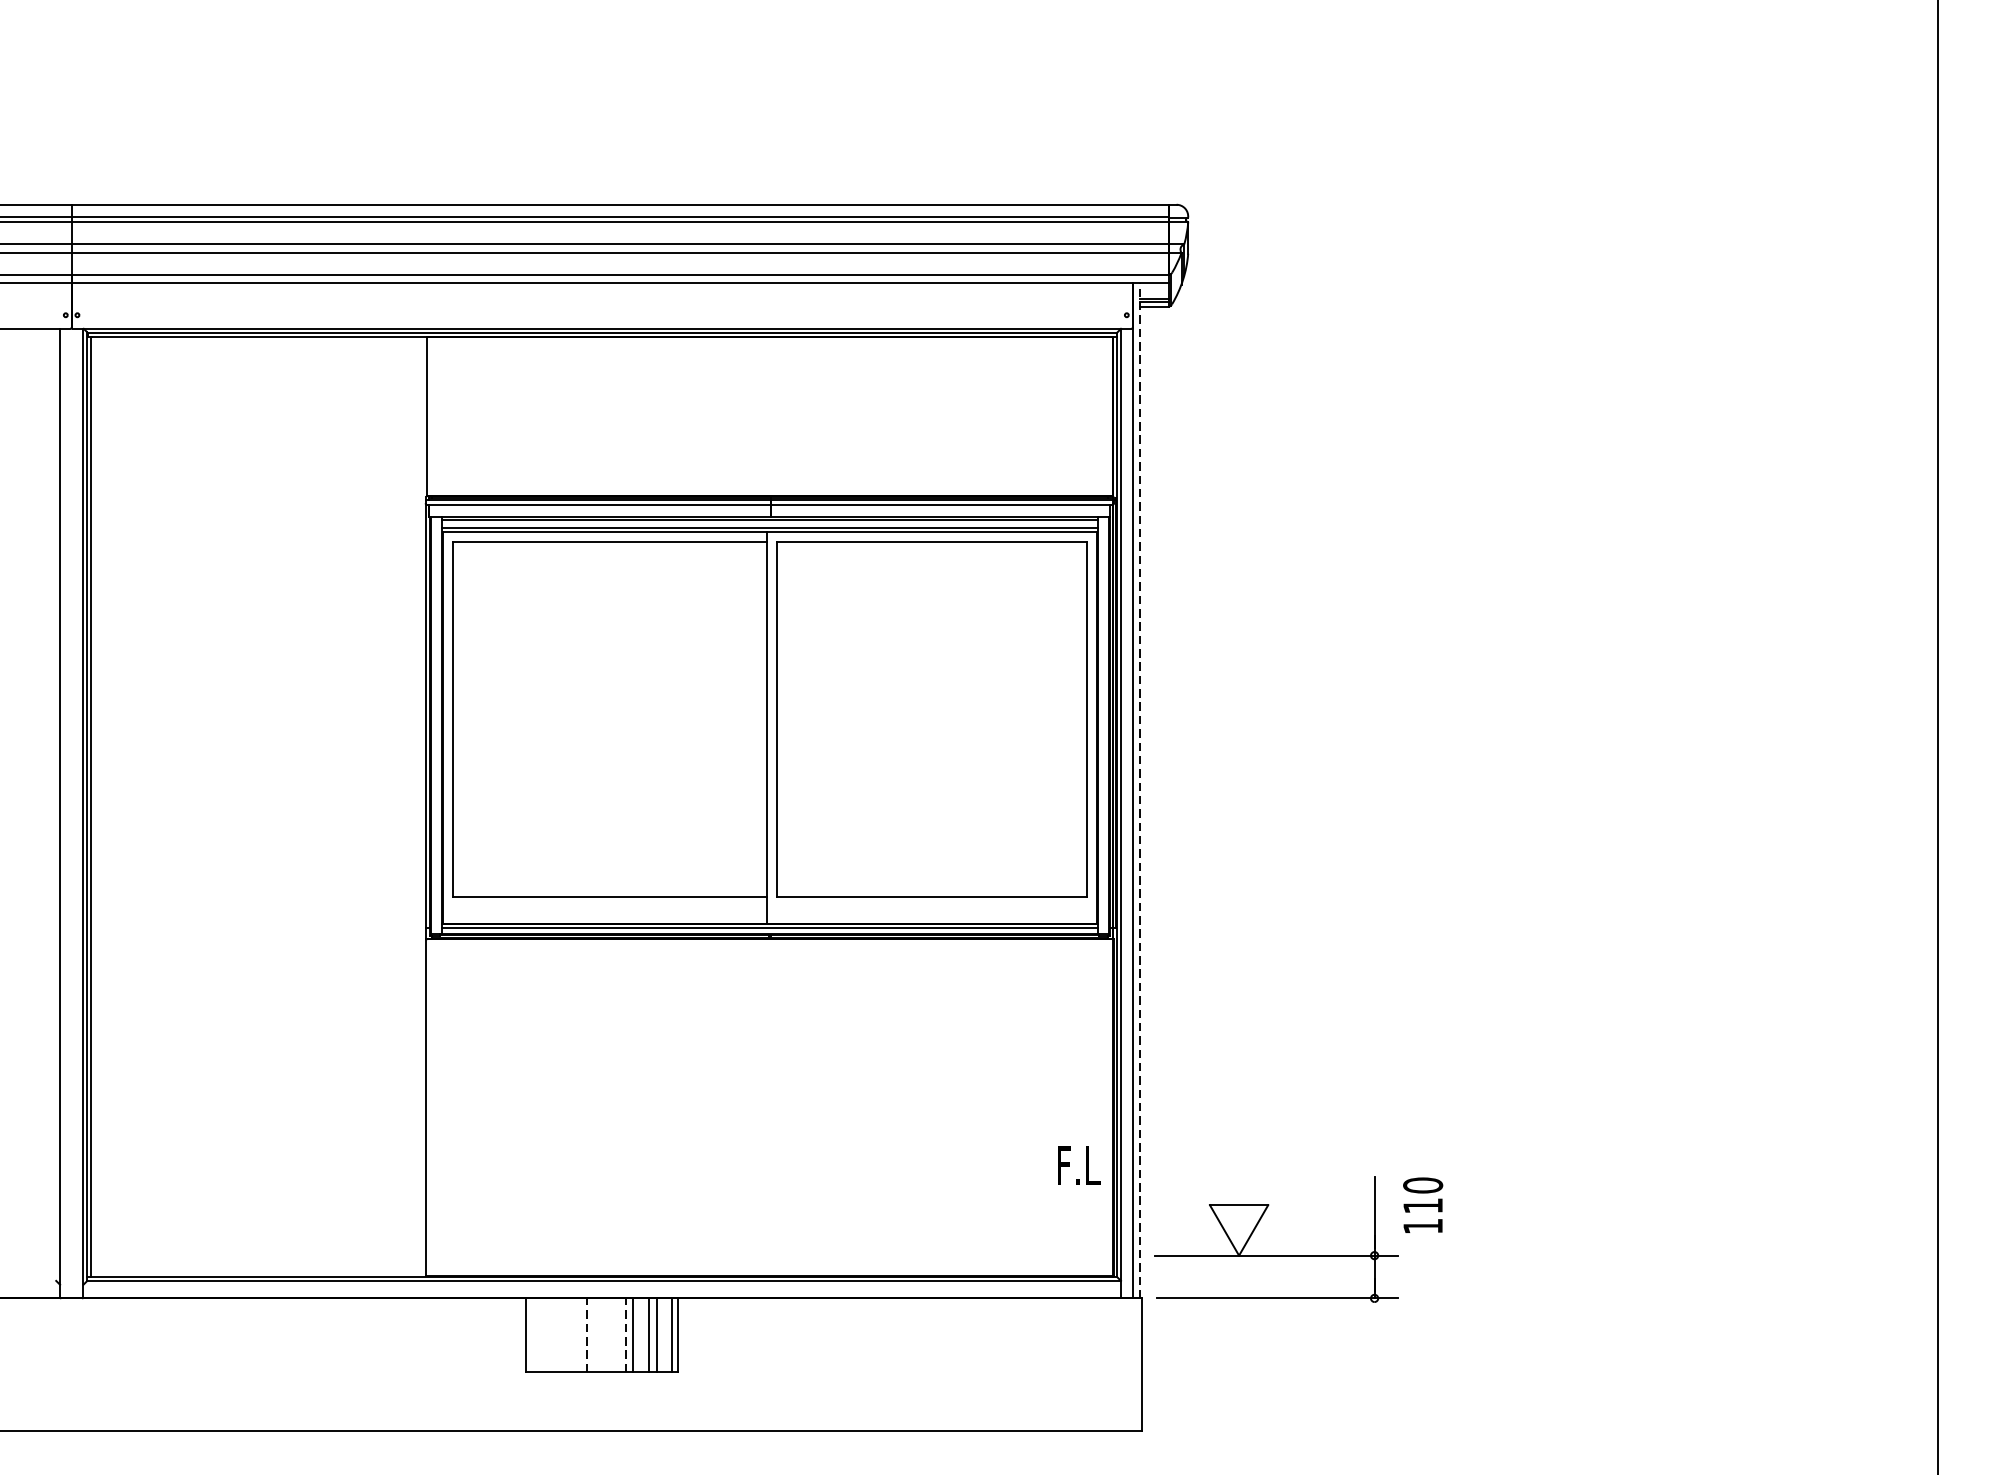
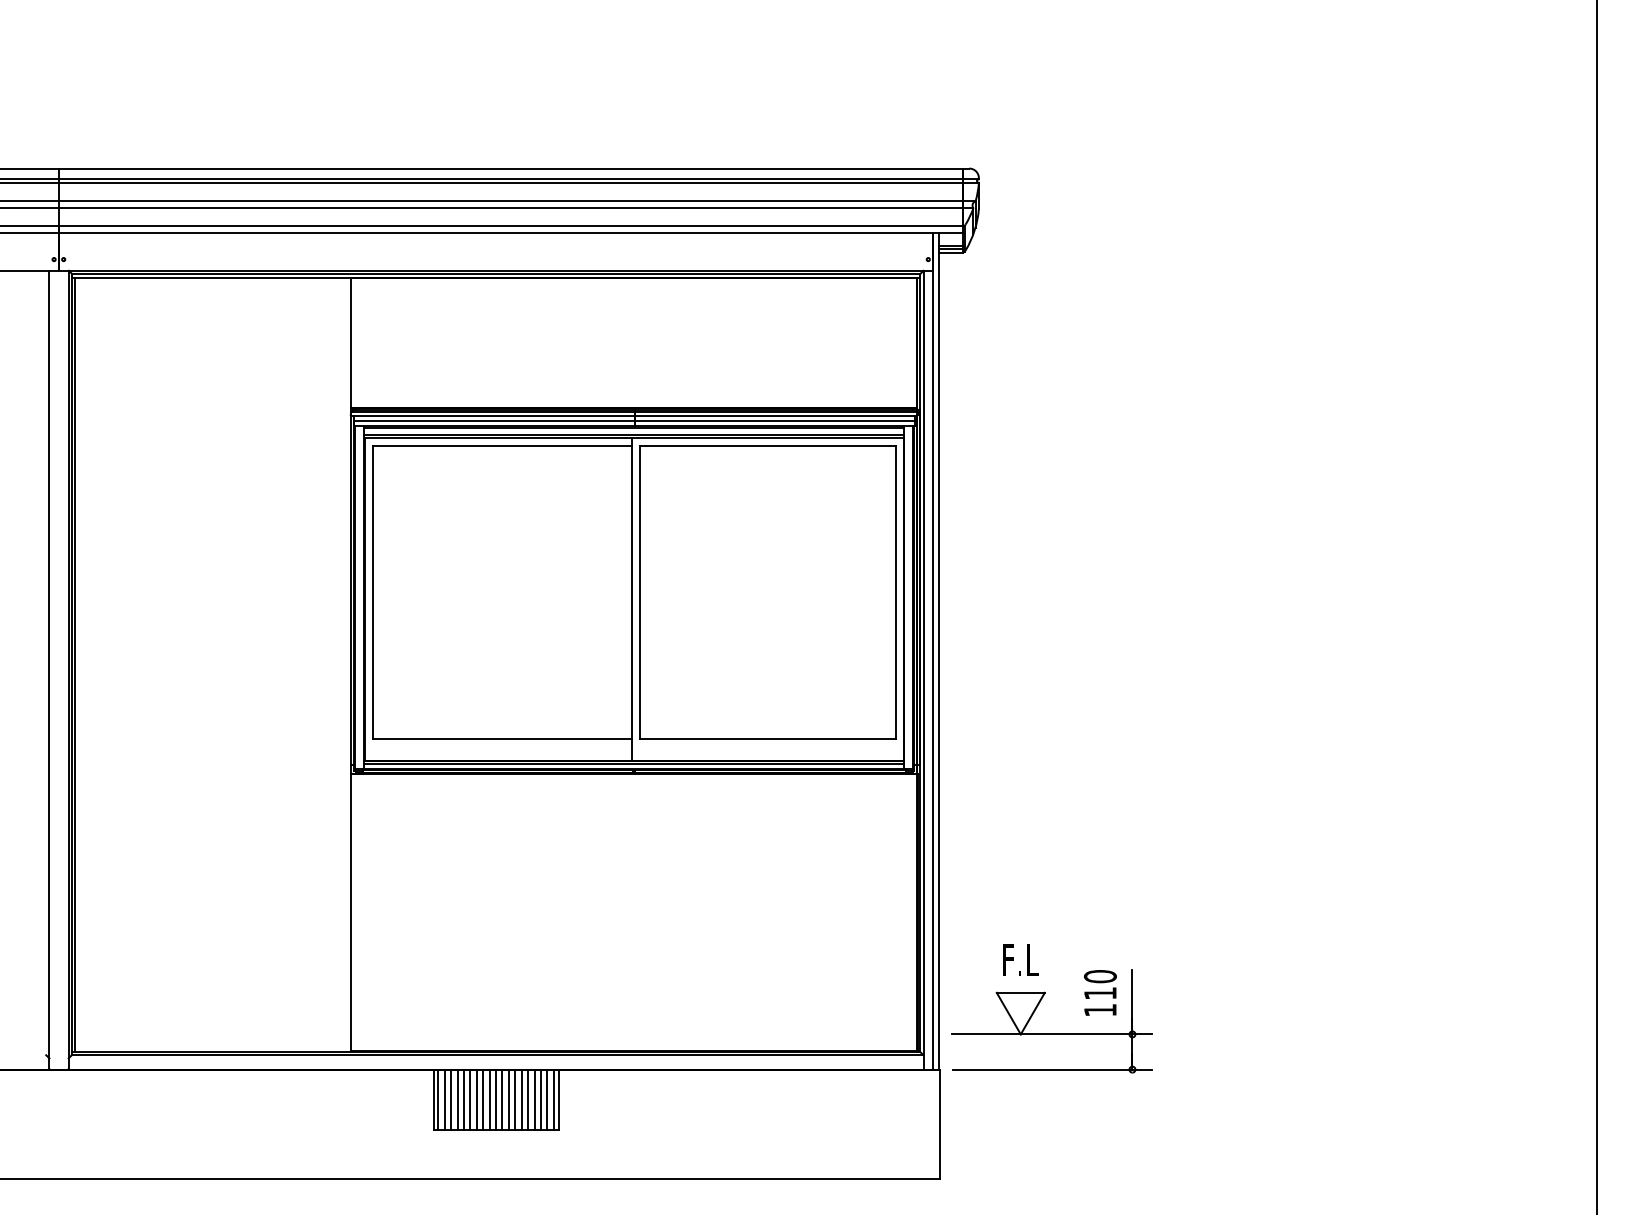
line: (769, 510) -> (633, 420), added
line: (1139, 789) -> (938, 650), dashed -> solid
text: (1078, 1164) -> (1020, 959), moved
text: (1423, 1204) -> (1100, 992), moved
line: (532, 1334) -> (438, 1099), added
line: (539, 1334) -> (444, 1099), added
line: (548, 1334) -> (451, 1099), added
line: (555, 1334) -> (457, 1099), added
line: (563, 1334) -> (464, 1099), added
line: (571, 1334) -> (470, 1099), added
line: (578, 1334) -> (476, 1099), added
line: (586, 1334) -> (483, 1099), dashed -> solid
line: (594, 1334) -> (489, 1099), added
line: (602, 1334) -> (496, 1099), added
line: (610, 1334) -> (502, 1099), added
line: (617, 1334) -> (508, 1099), added
line: (625, 1334) -> (515, 1099), dashed -> solid
line: (641, 1334) -> (528, 1099), added
line: (664, 1334) -> (547, 1099), added

